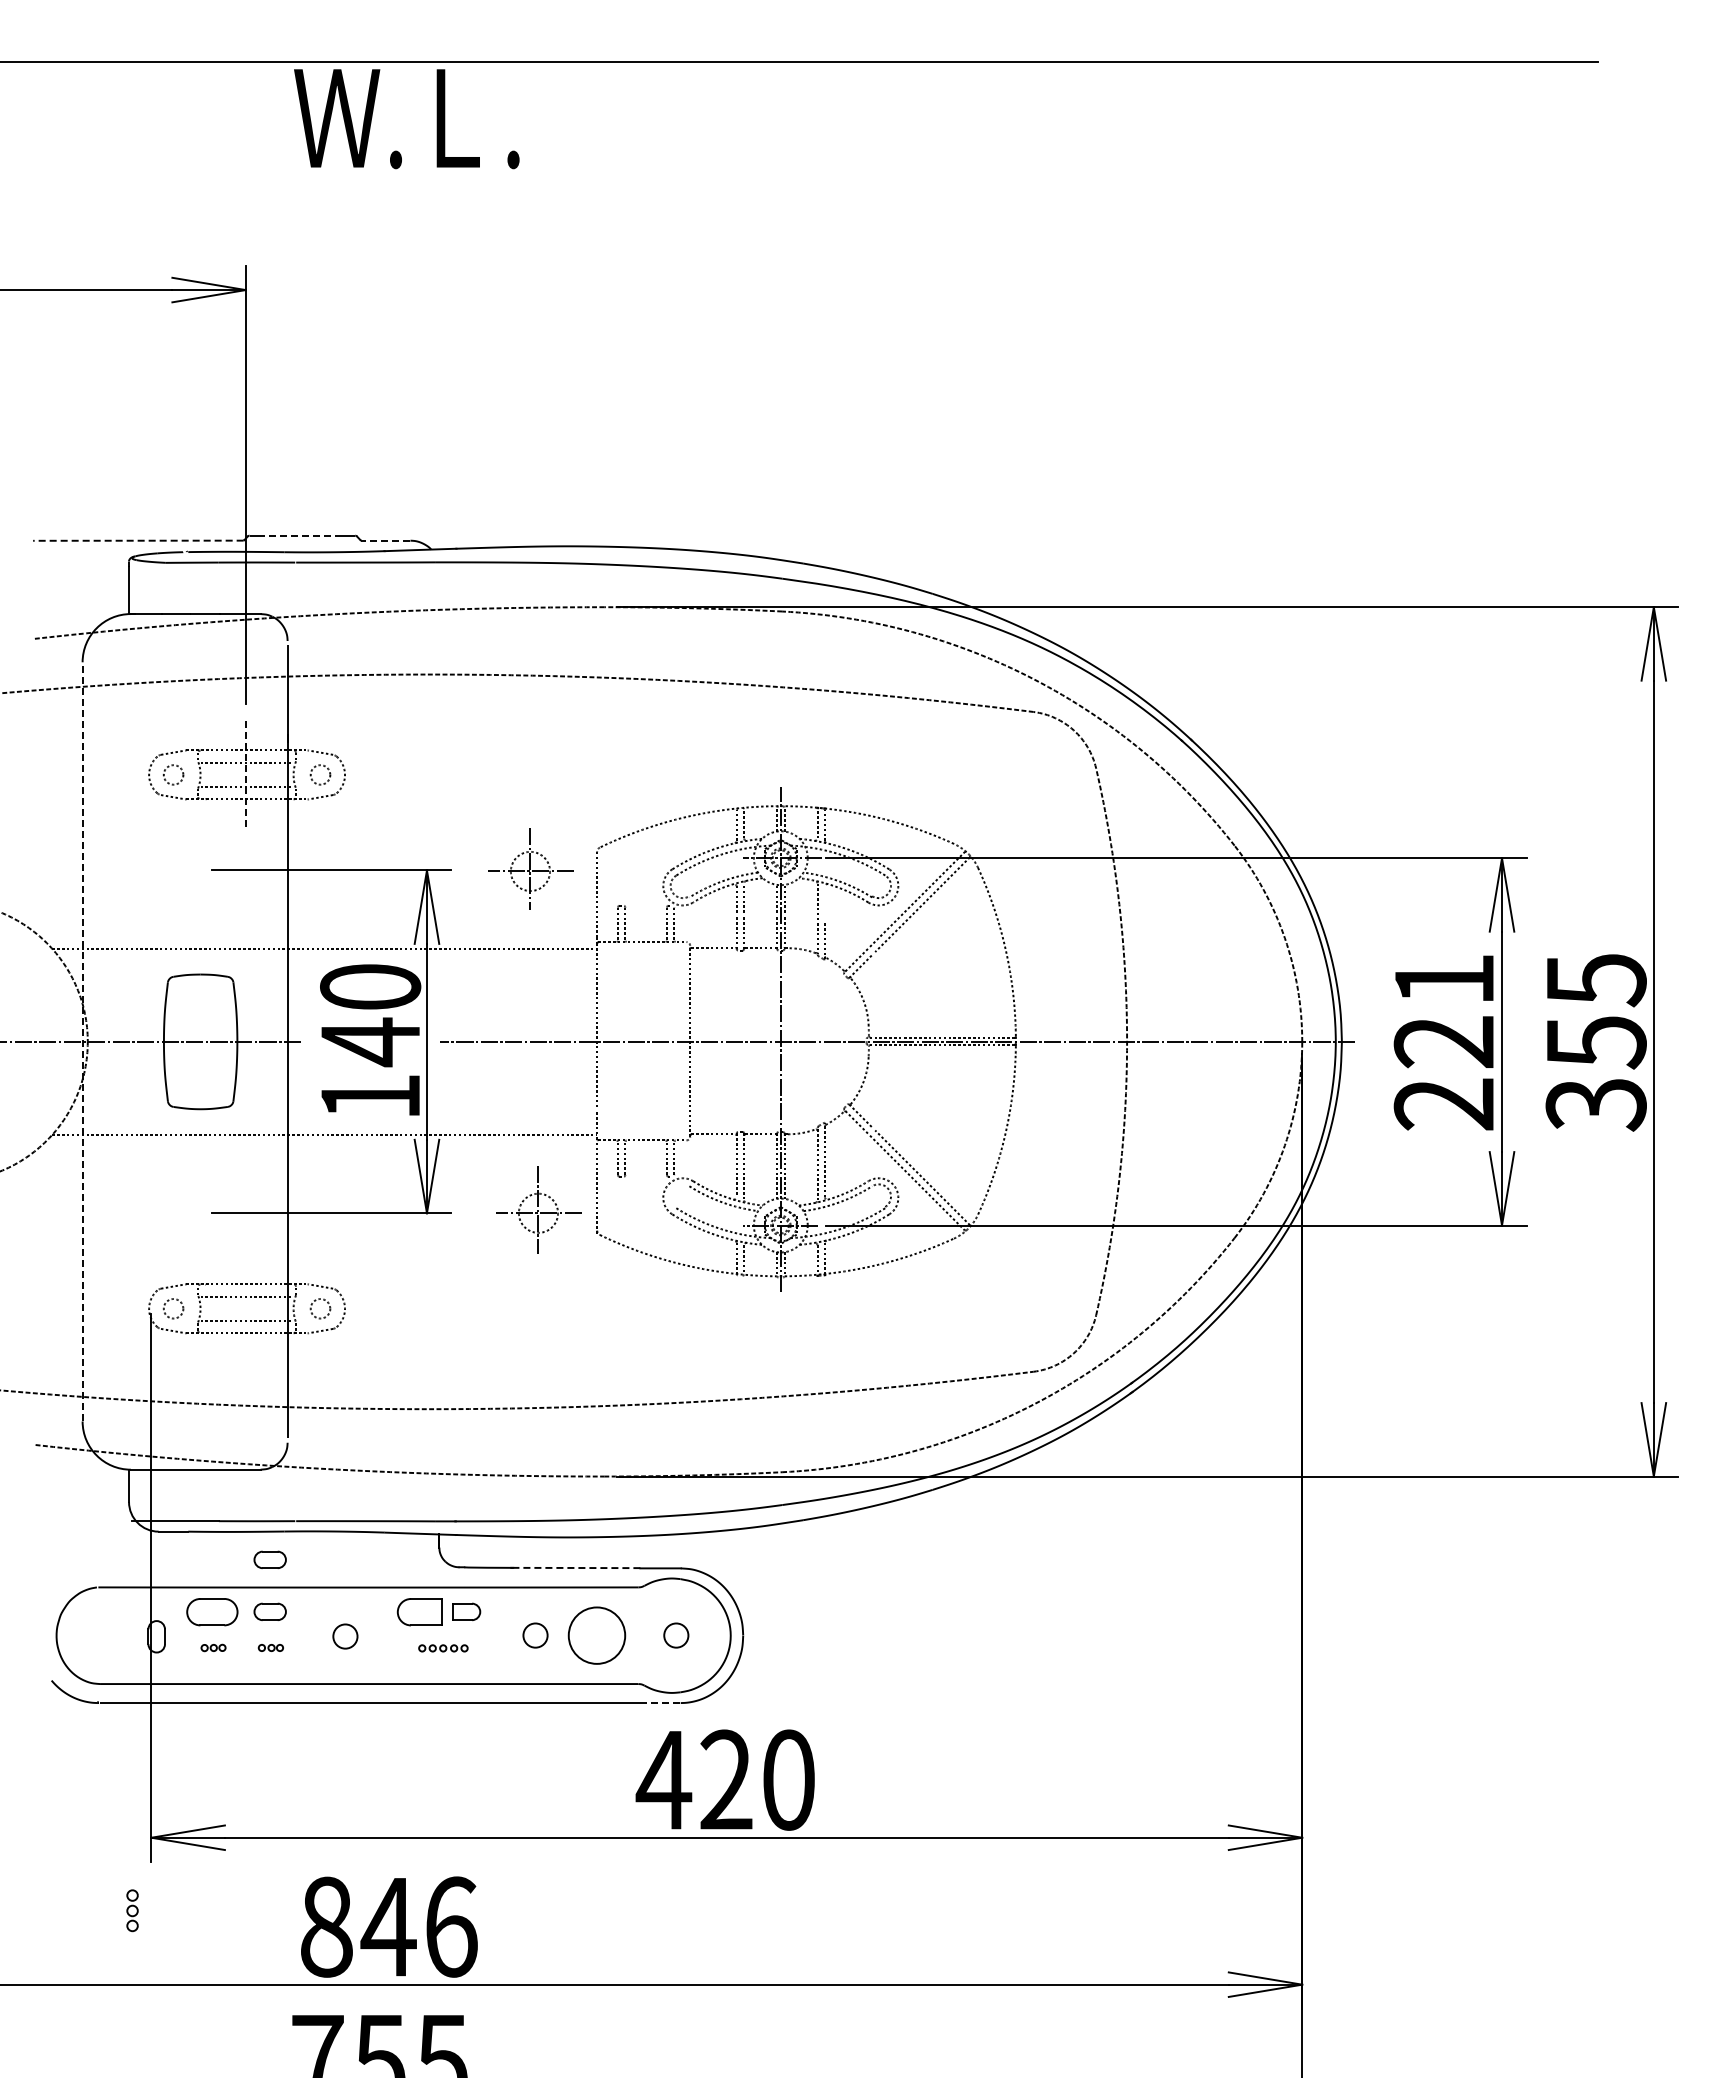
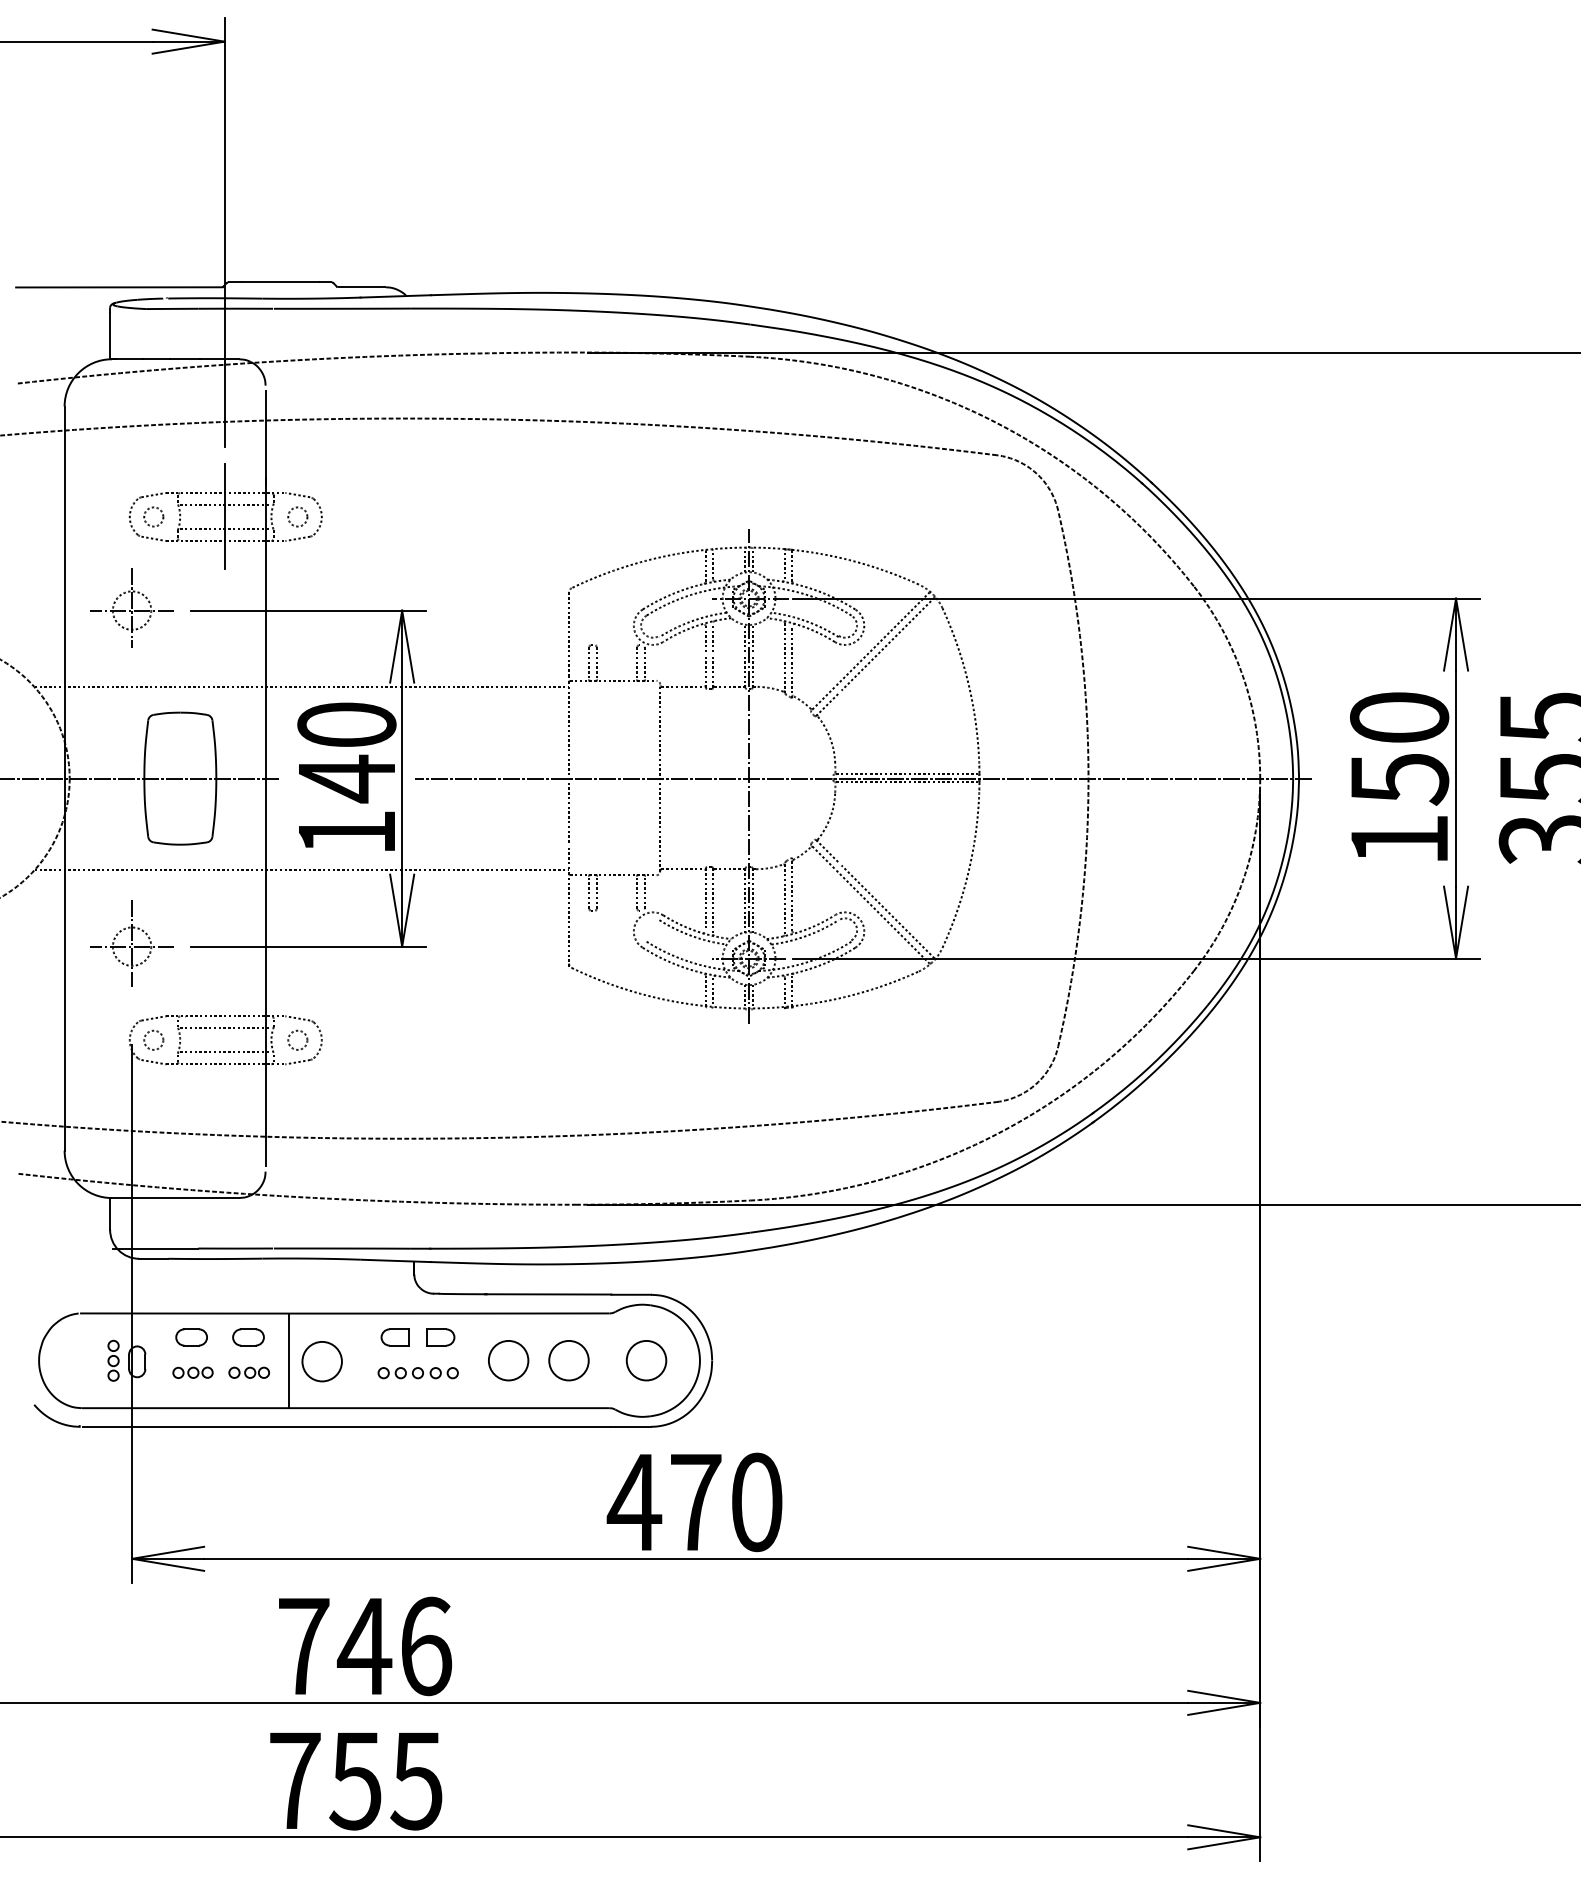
line: (301, 535) -> (279, 282), dashed -> solid
line: (137, 540) -> (118, 287), dashed -> solid
line: (385, 540) -> (361, 287), dashed -> solid
line: (245, 774) -> (224, 516), dashed -> solid
part: (530, 868) -> (132, 607), moved
line: (824, 903) -> (791, 642), added
line: (82, 1041) -> (64, 778), dashed -> solid
text: (1444, 1042) -> (1399, 779), 221 -> 150
part: (538, 1209) -> (132, 942), moved
part: (269, 1559) -> (247, 1286), removed
line: (576, 1567) -> (548, 1293), dashed -> solid
part: (211, 1611) -> (190, 1337), size x0.62
part: (419, 1611) -> (394, 1337), size x0.62
line: (311, 1635) -> (288, 1360), added
circle: (535, 1635) -> (508, 1360), size x1.67
circle: (597, 1635) -> (569, 1360), size x0.71
circle: (676, 1635) -> (646, 1360), size x1.67
circle: (345, 1636) -> (322, 1361), size x1.67
part: (213, 1647) -> (192, 1372), size x1.67
part: (270, 1647) -> (248, 1372), size x1.67
part: (443, 1648) -> (418, 1373), size x1.67
line: (661, 1703) -> (632, 1427), dashed -> solid
text: (726, 1779) -> (695, 1501), 420 -> 470
part: (132, 1910) -> (113, 1360), moved
text: (326, 1926) -> (303, 1645), 846 -> 746

